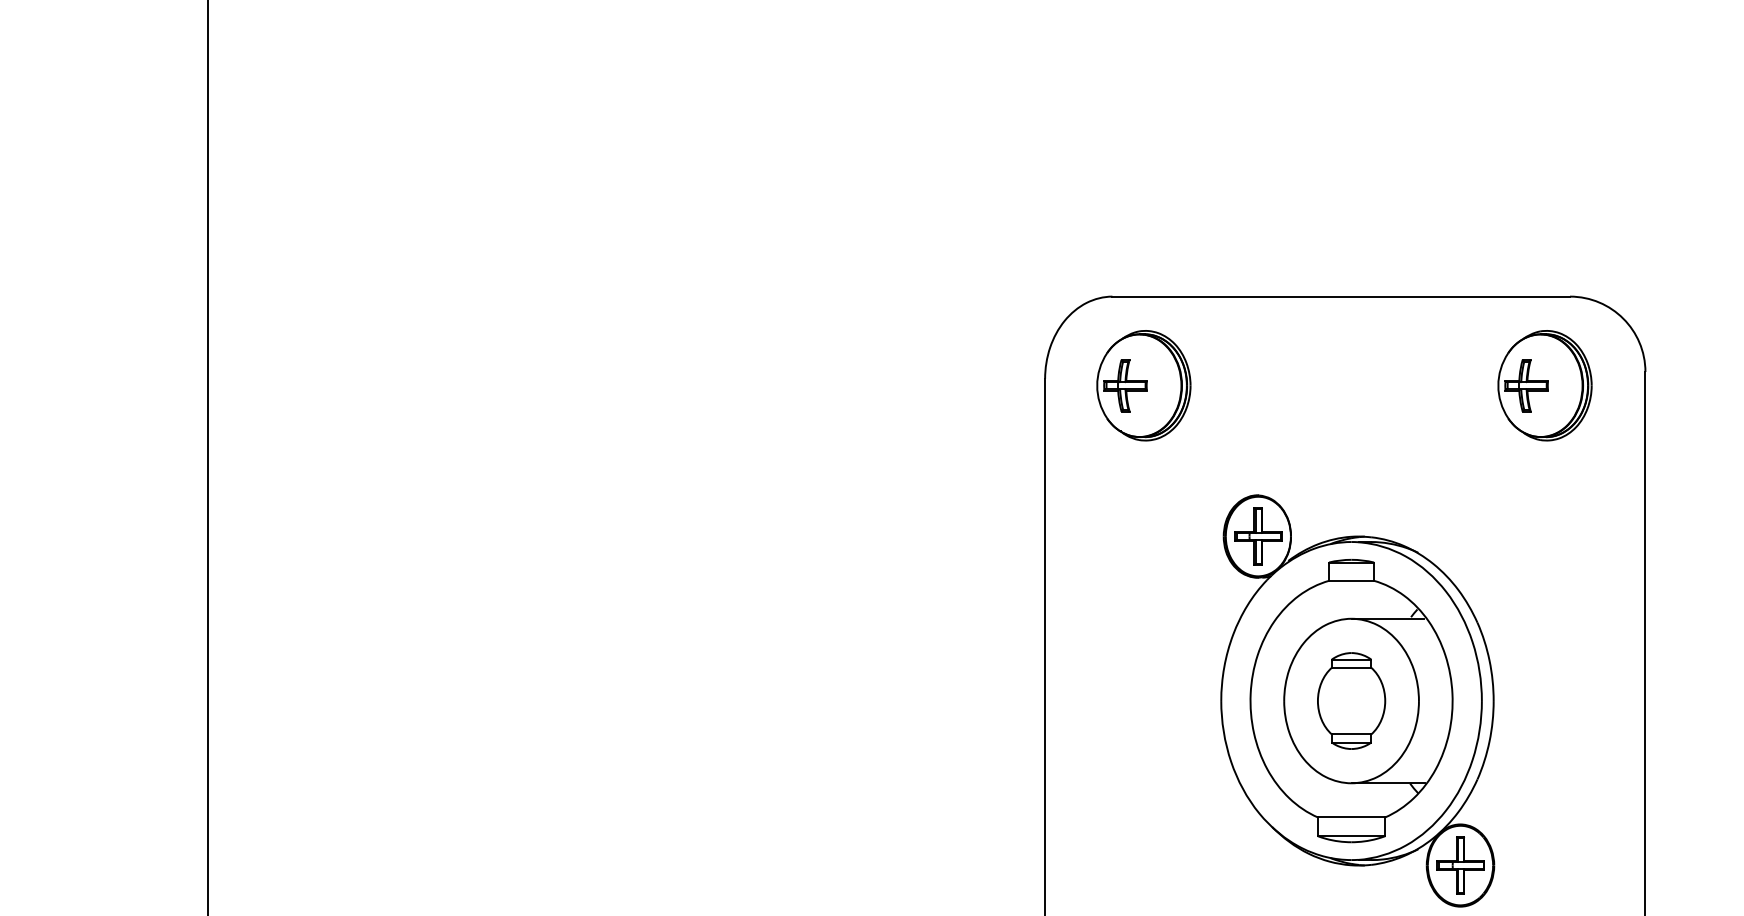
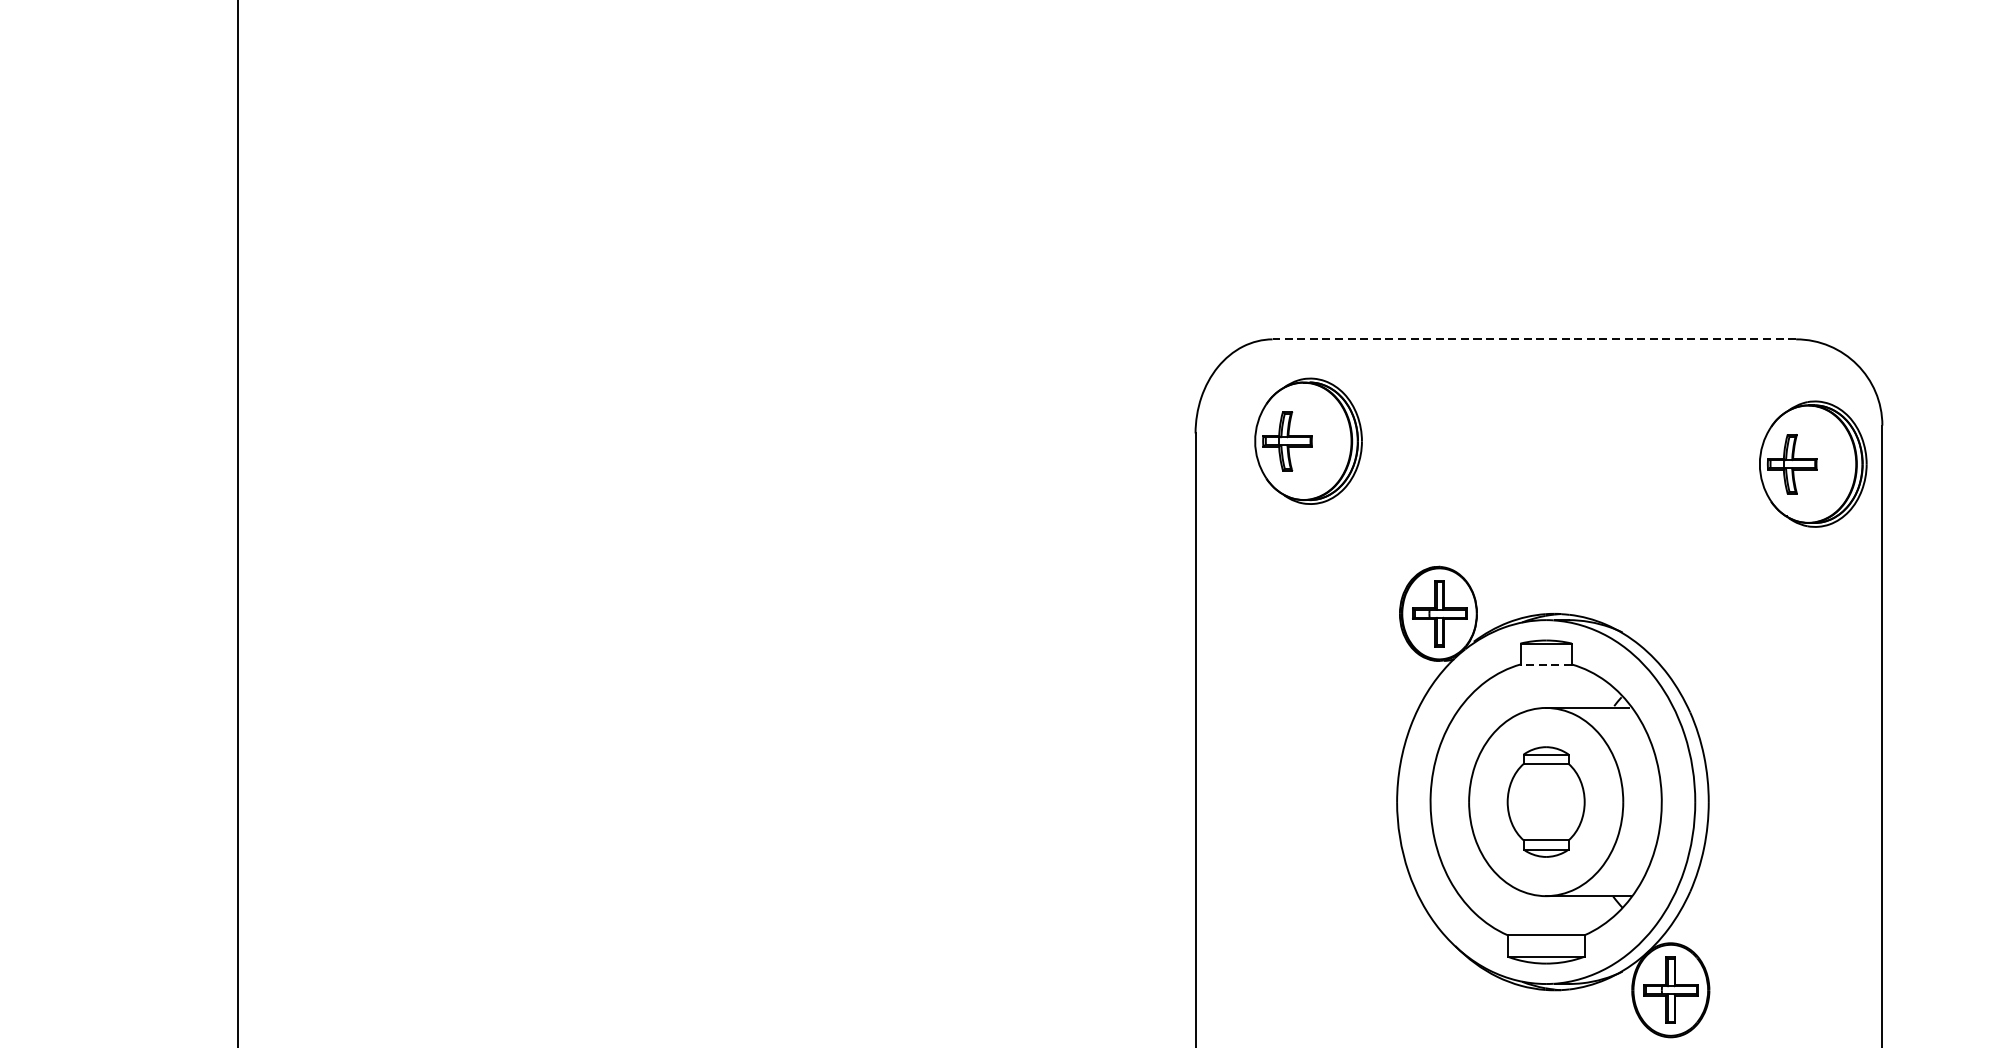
line: (1341, 296) -> (1534, 339), solid -> dashed
part: (1544, 385) -> (1812, 463), moved
line: (1351, 580) -> (1546, 664), solid -> dashed

